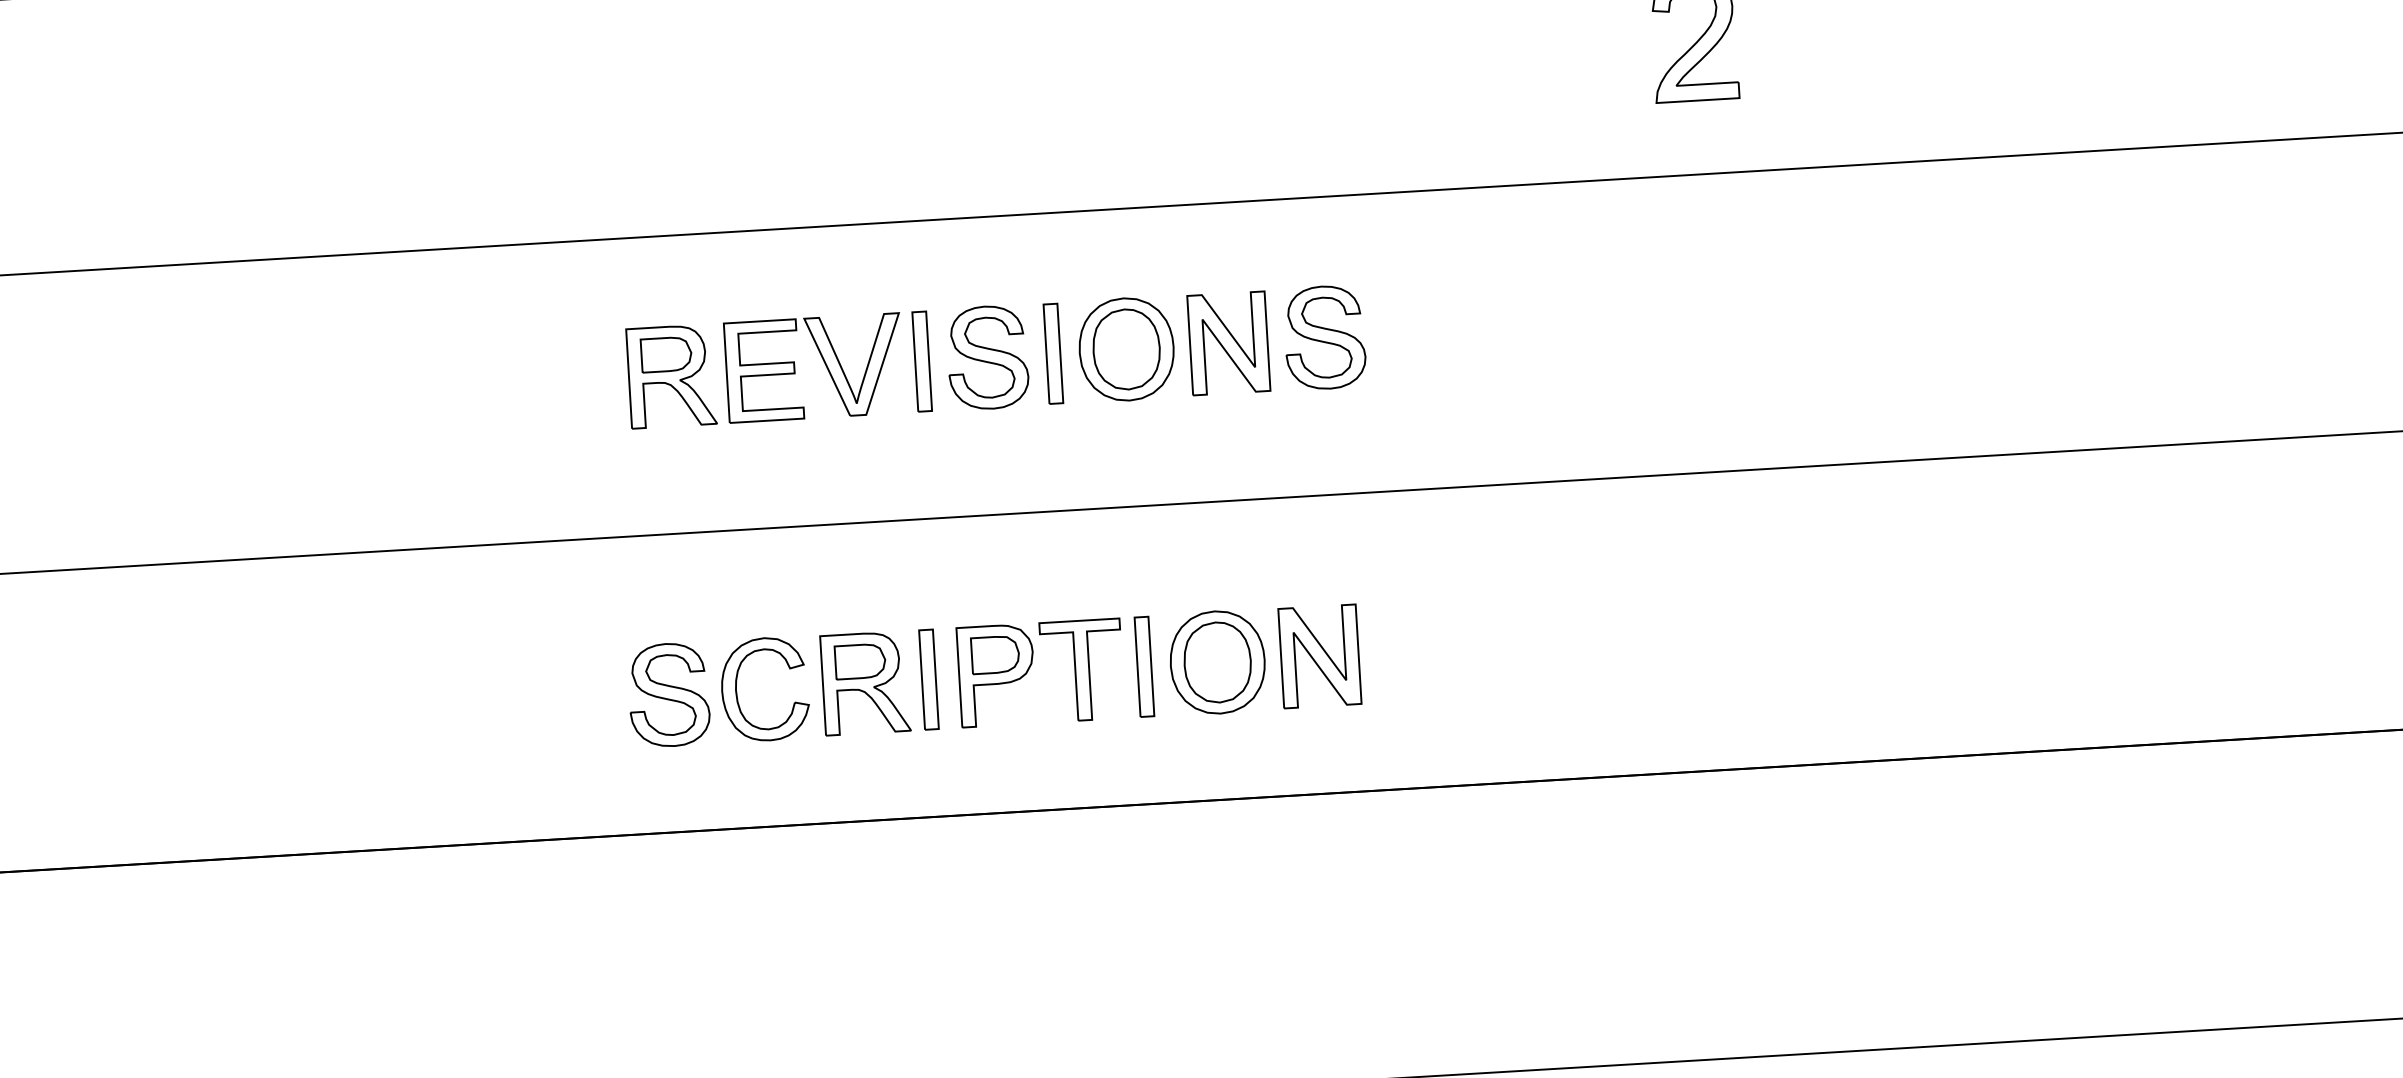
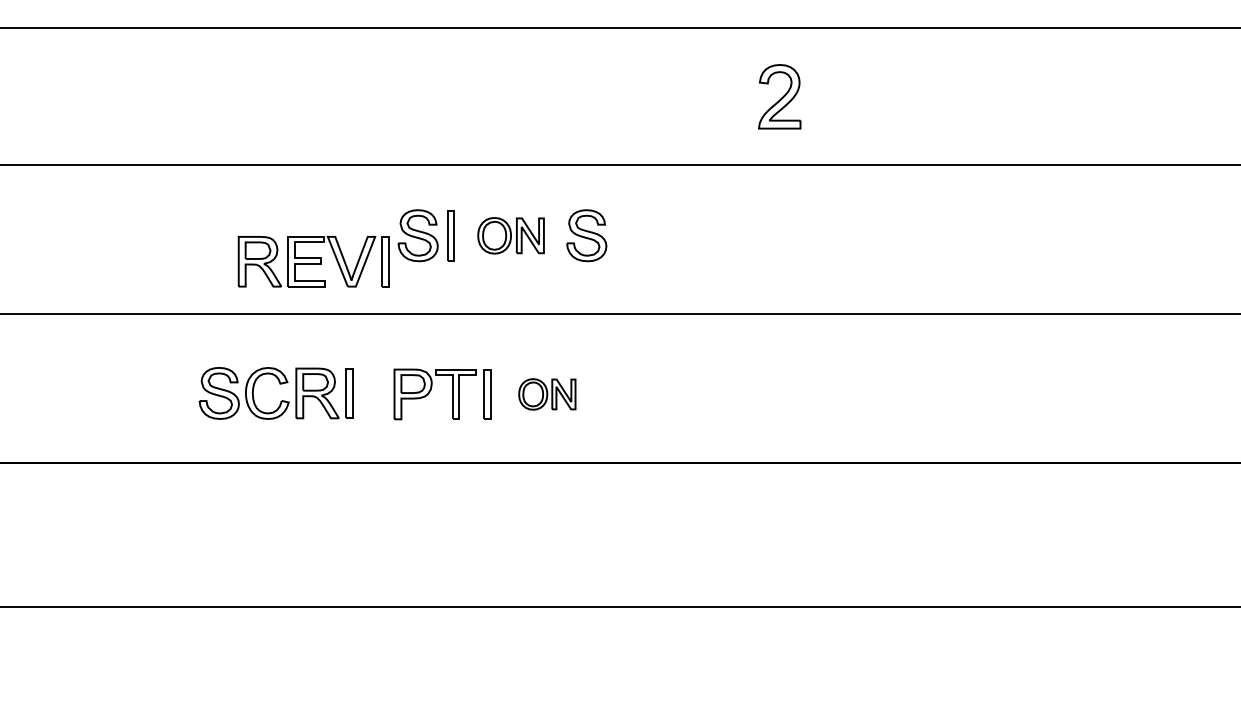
part: (1172, 346) -> (510, 235), size x0.7
part: (778, 369) -> (313, 261), moved
part: (1265, 659) -> (547, 394), size x0.6
part: (794, 701) -> (281, 400), moved

